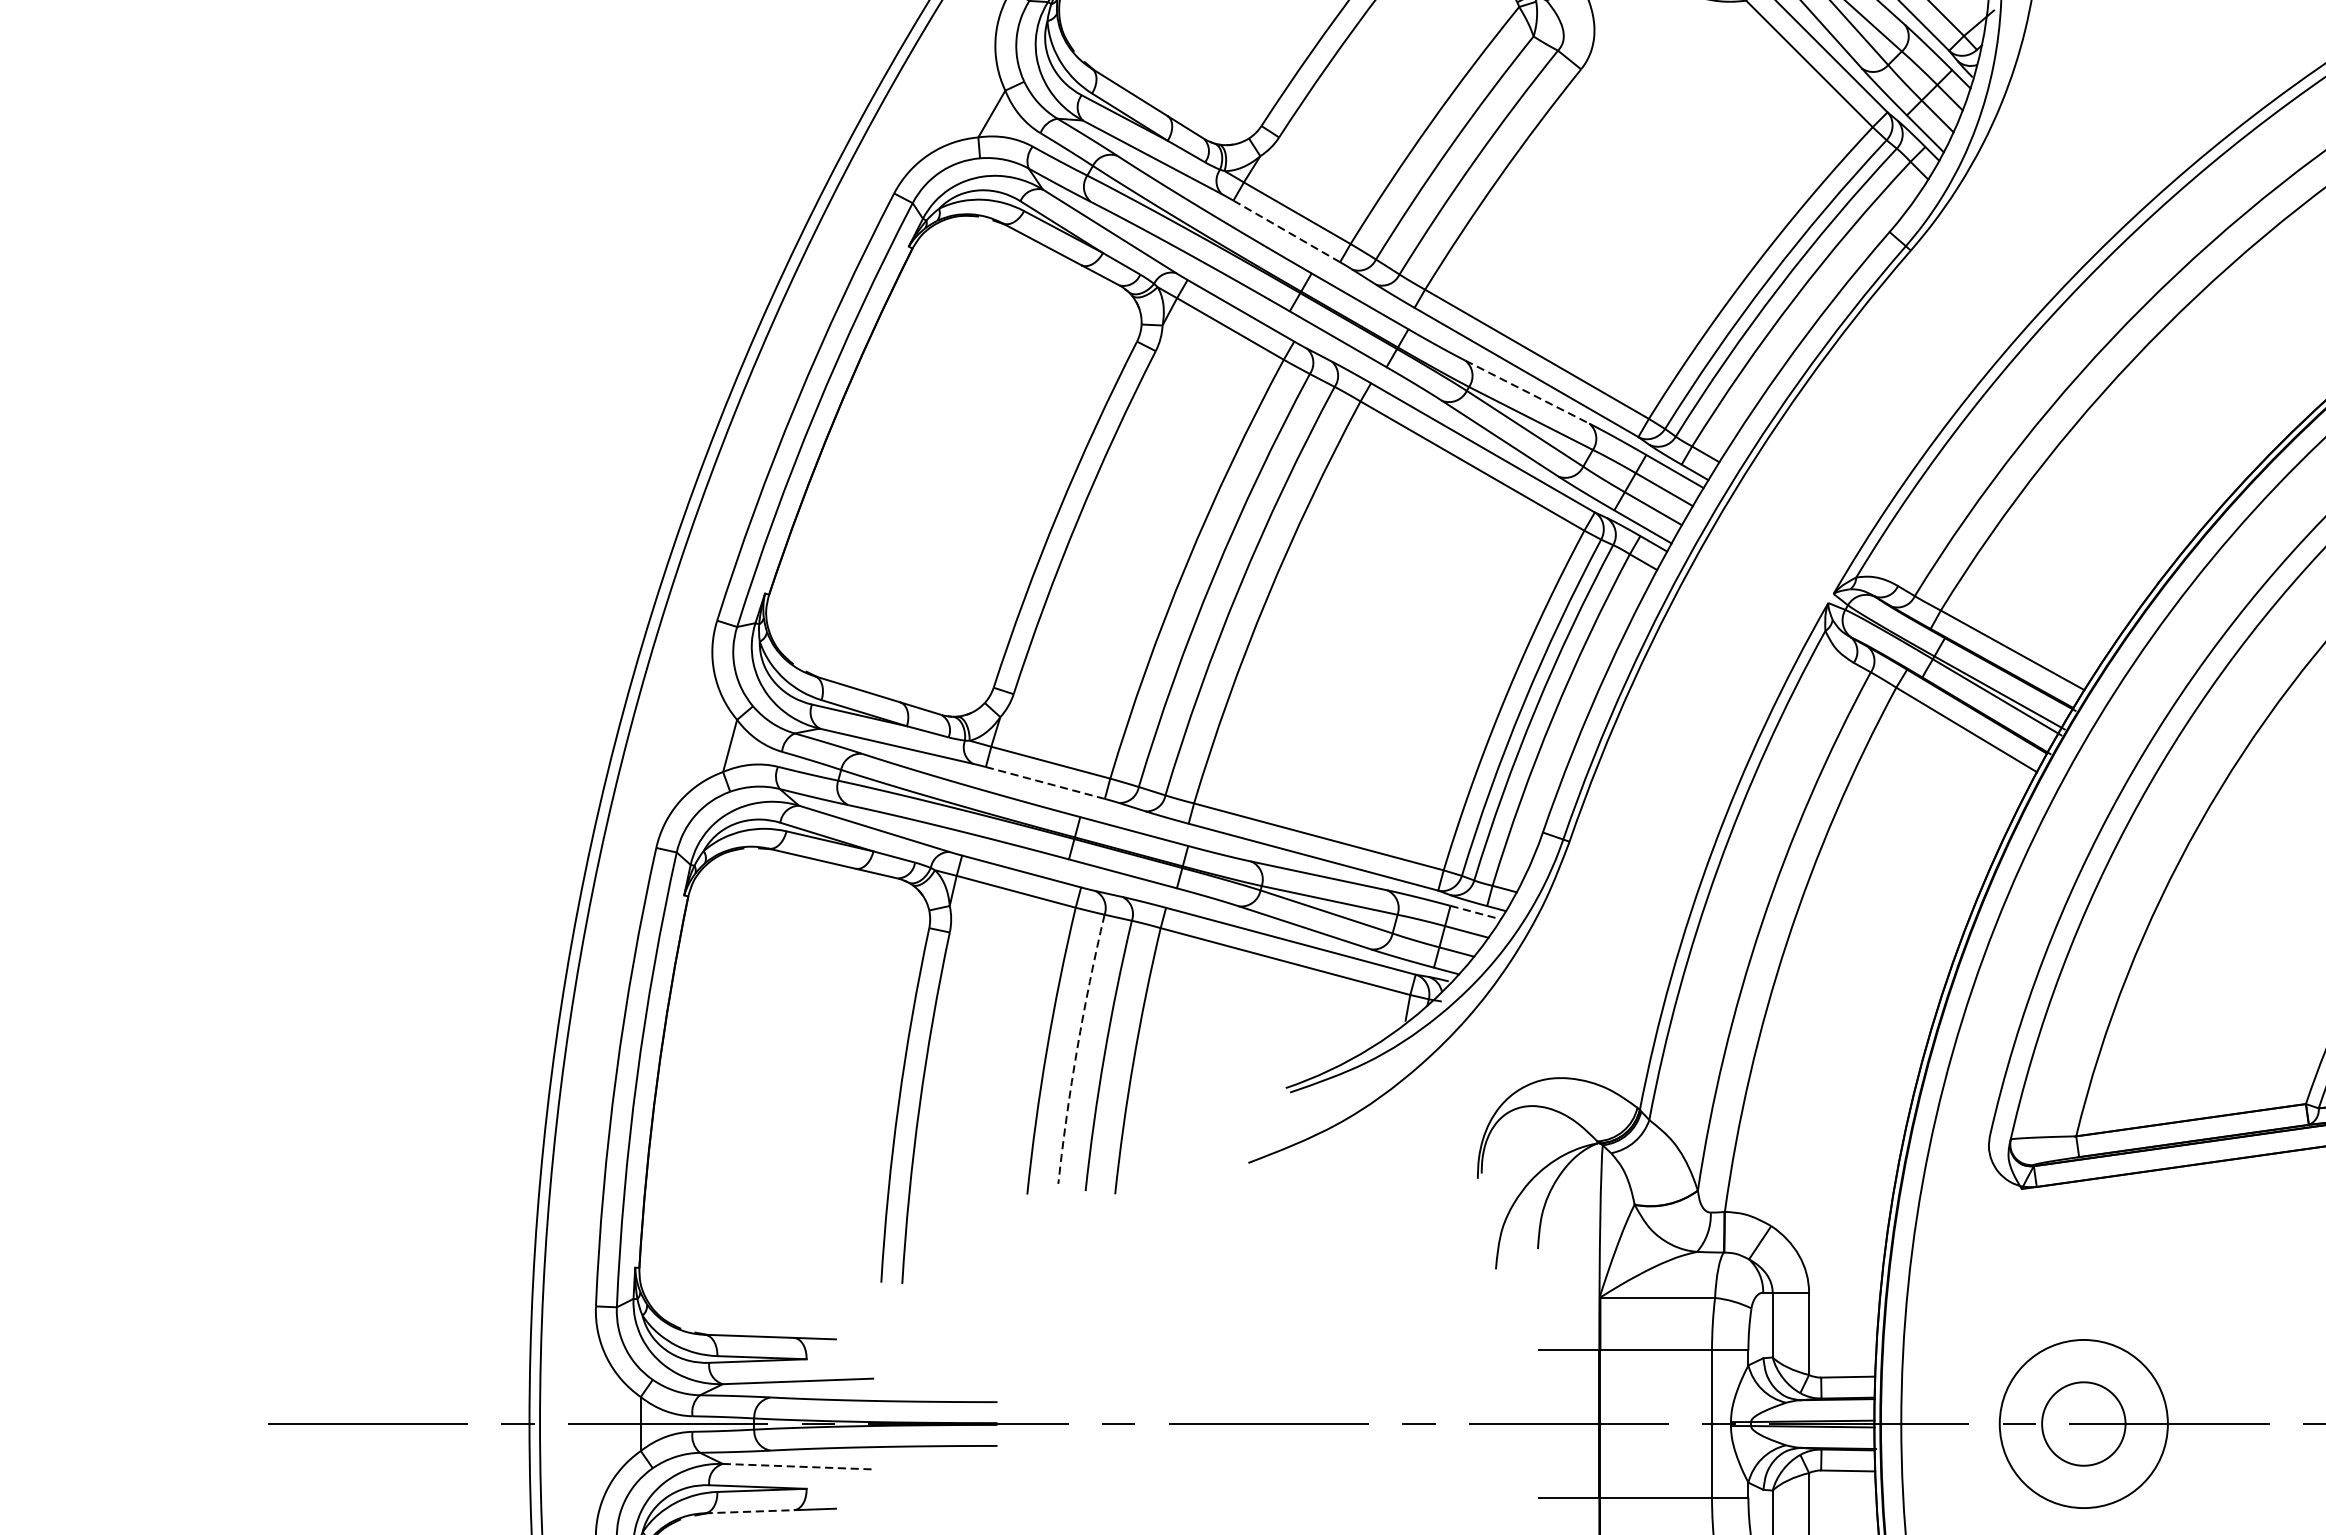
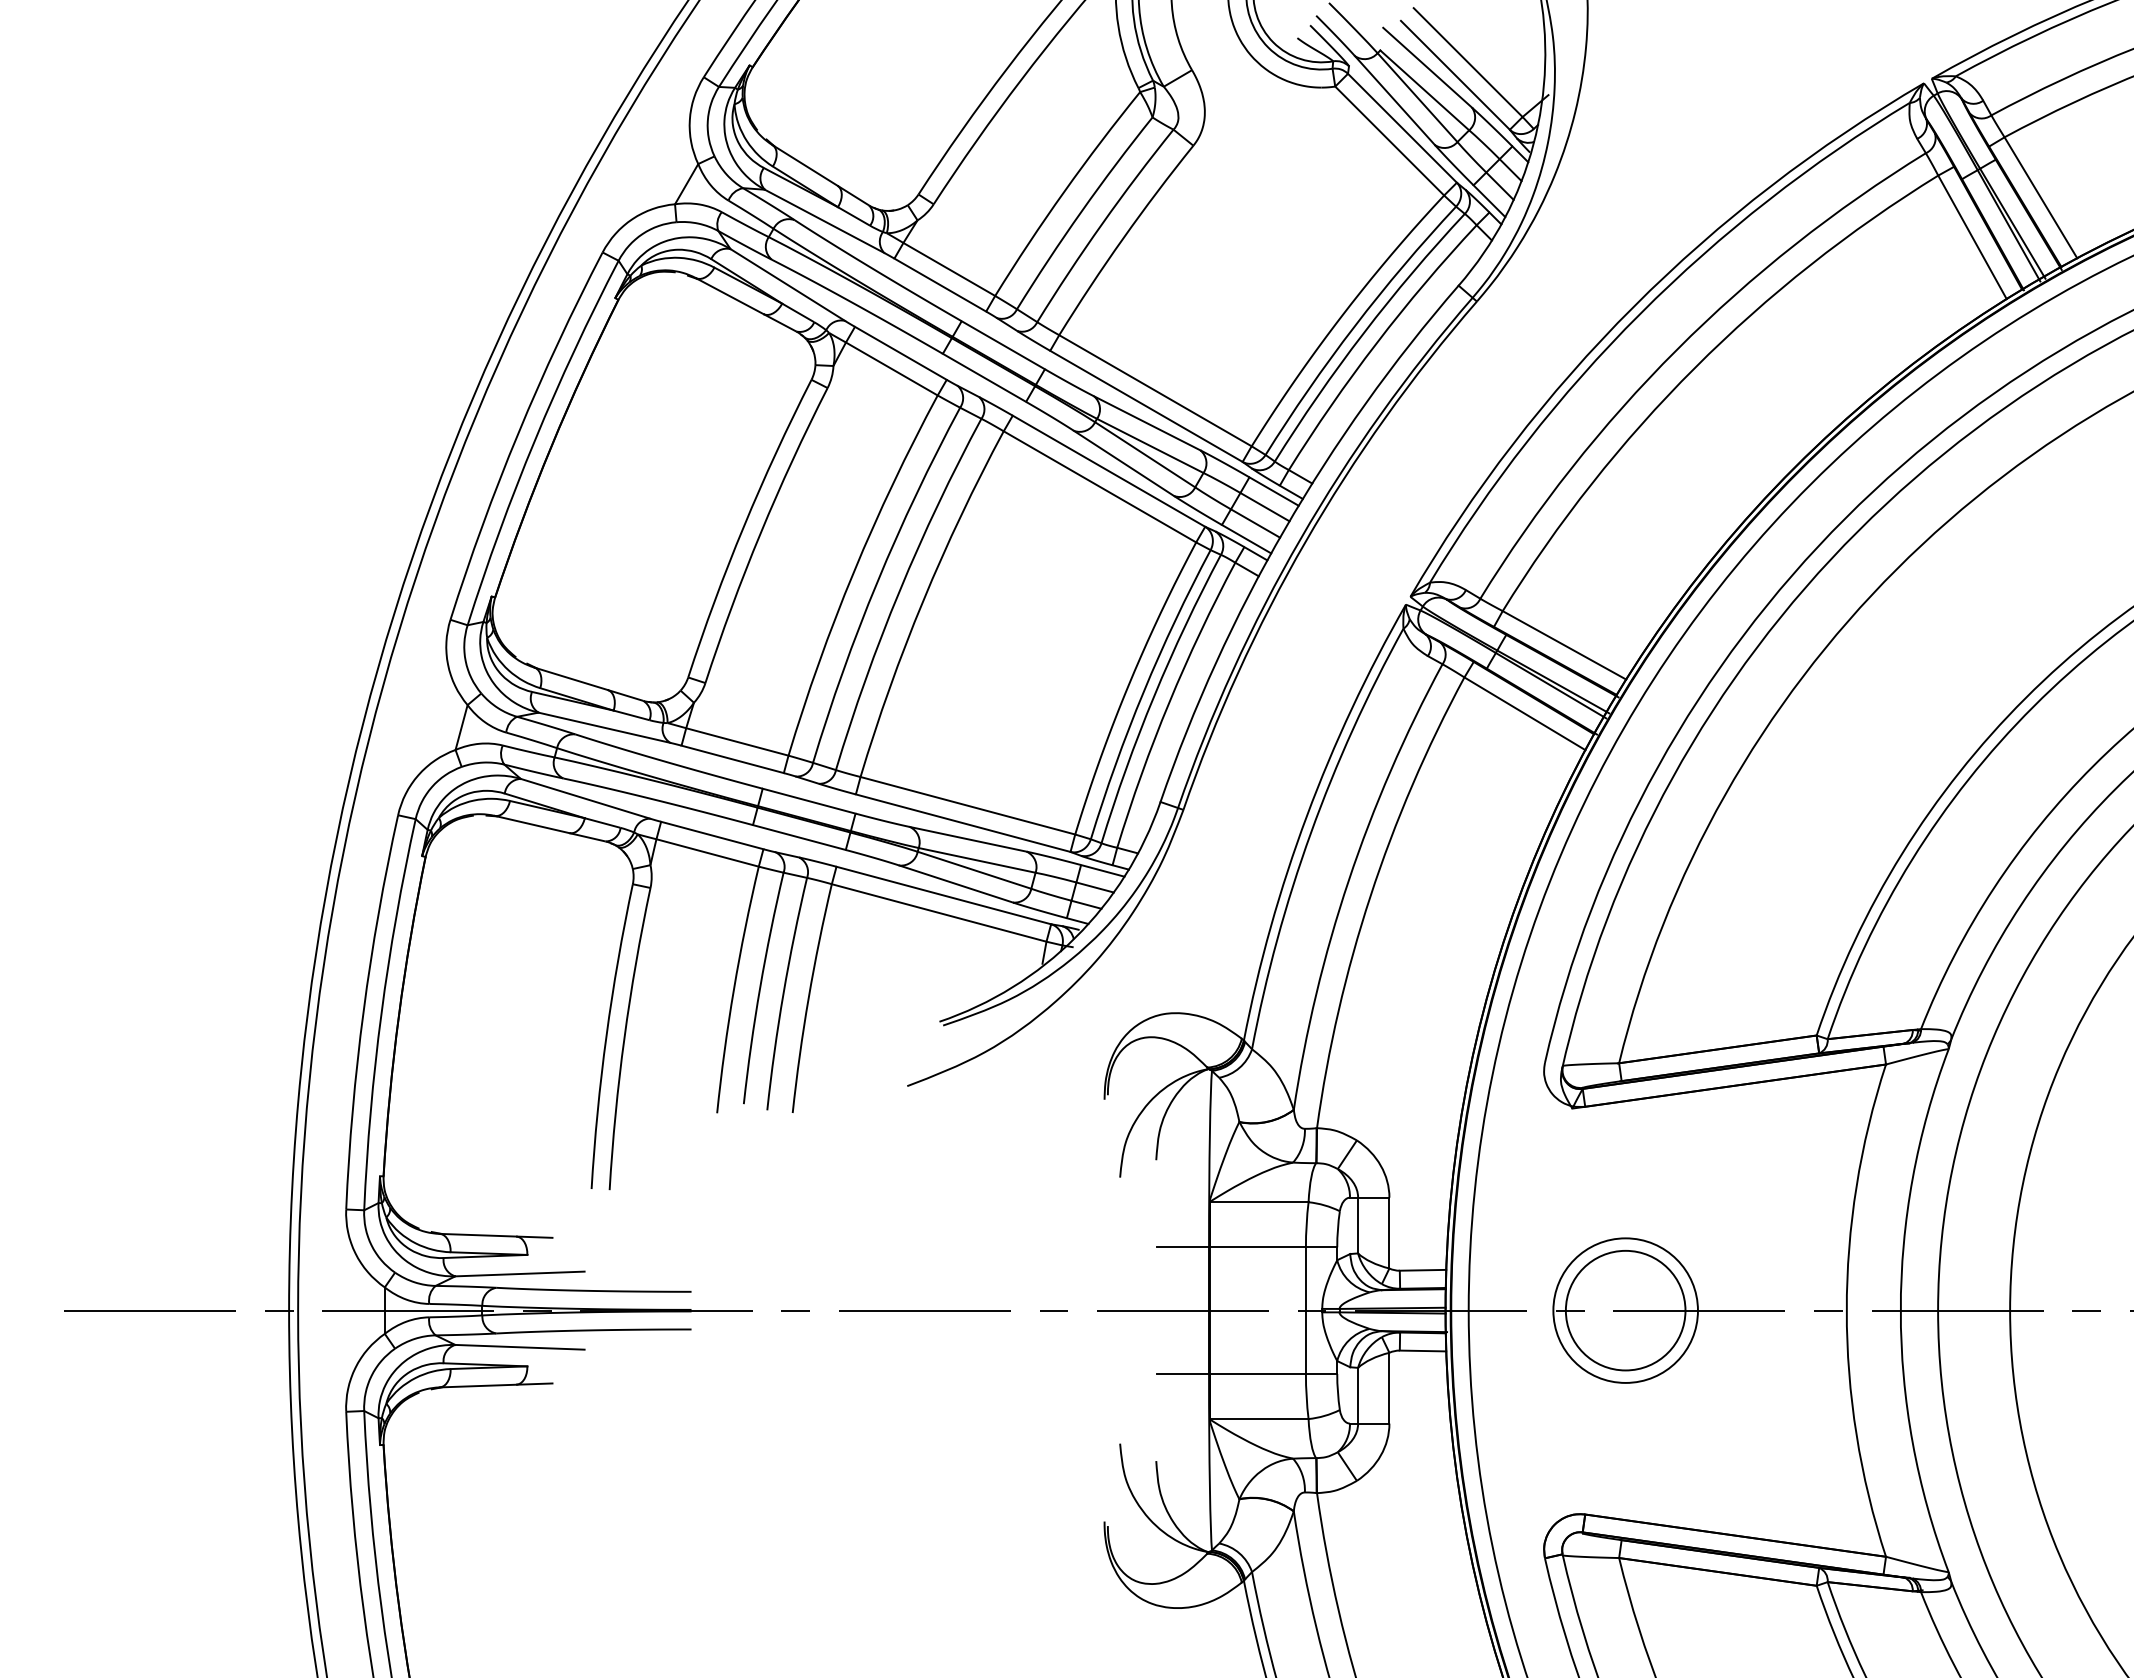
line: (1287, 231) -> (940, 285), dashed -> solid
line: (1527, 392) -> (1147, 423), dashed -> solid
line: (1045, 783) -> (732, 759), dashed -> solid
line: (1476, 913) -> (1103, 871), dashed -> solid
arc: (1077, 1048) -> (760, 987), dashed -> solid
circle: (2083, 1423) -> (1625, 1310), size x1.67
line: (797, 1466) -> (519, 1347), dashed -> solid
line: (749, 1512) -> (478, 1386), dashed -> solid

